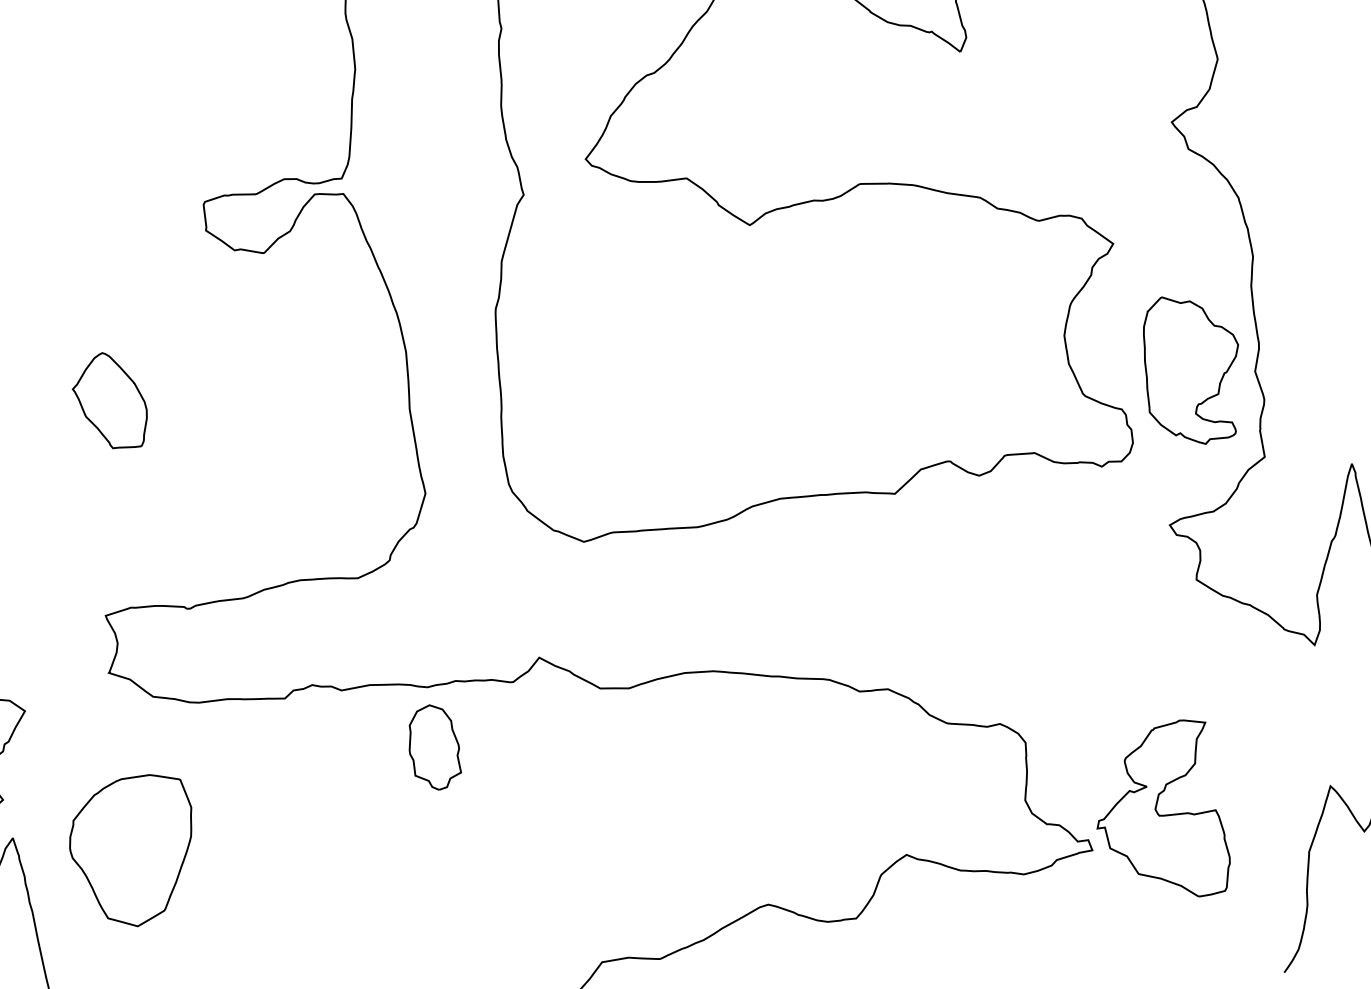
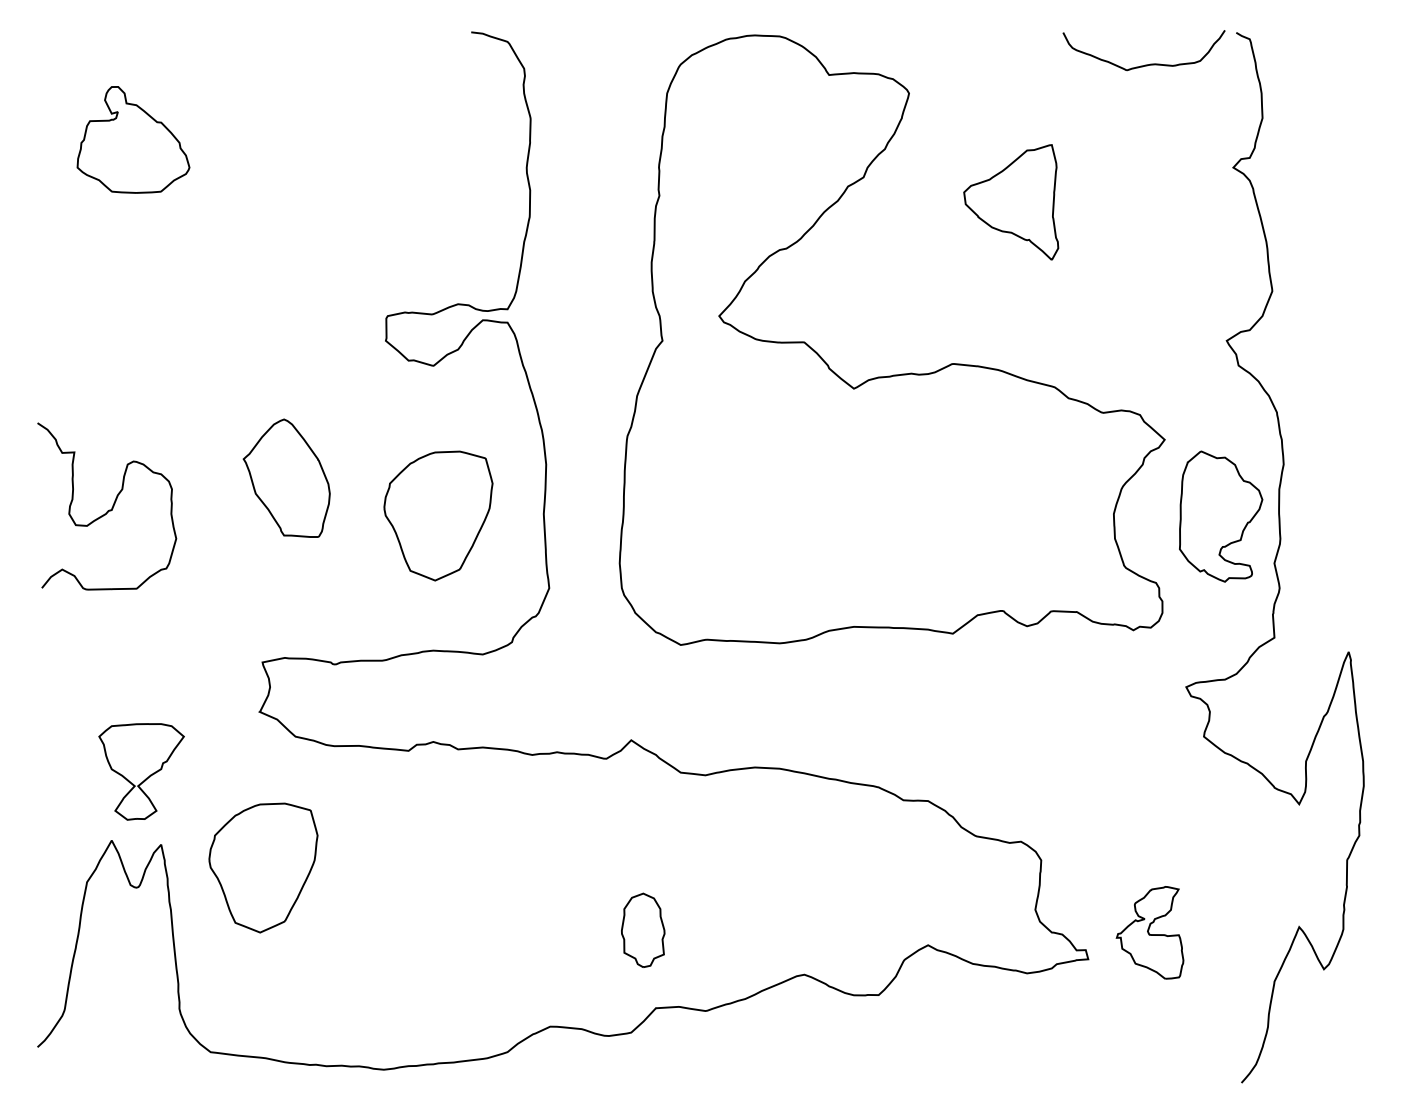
part: (1193, 369) -> (1221, 516), moved
part: (109, 400) -> (286, 477), size x1.4
part: (288, 424) -> (438, 515), added
part: (434, 746) -> (643, 929), moved
part: (1159, 811) -> (1149, 932), size x0.6

